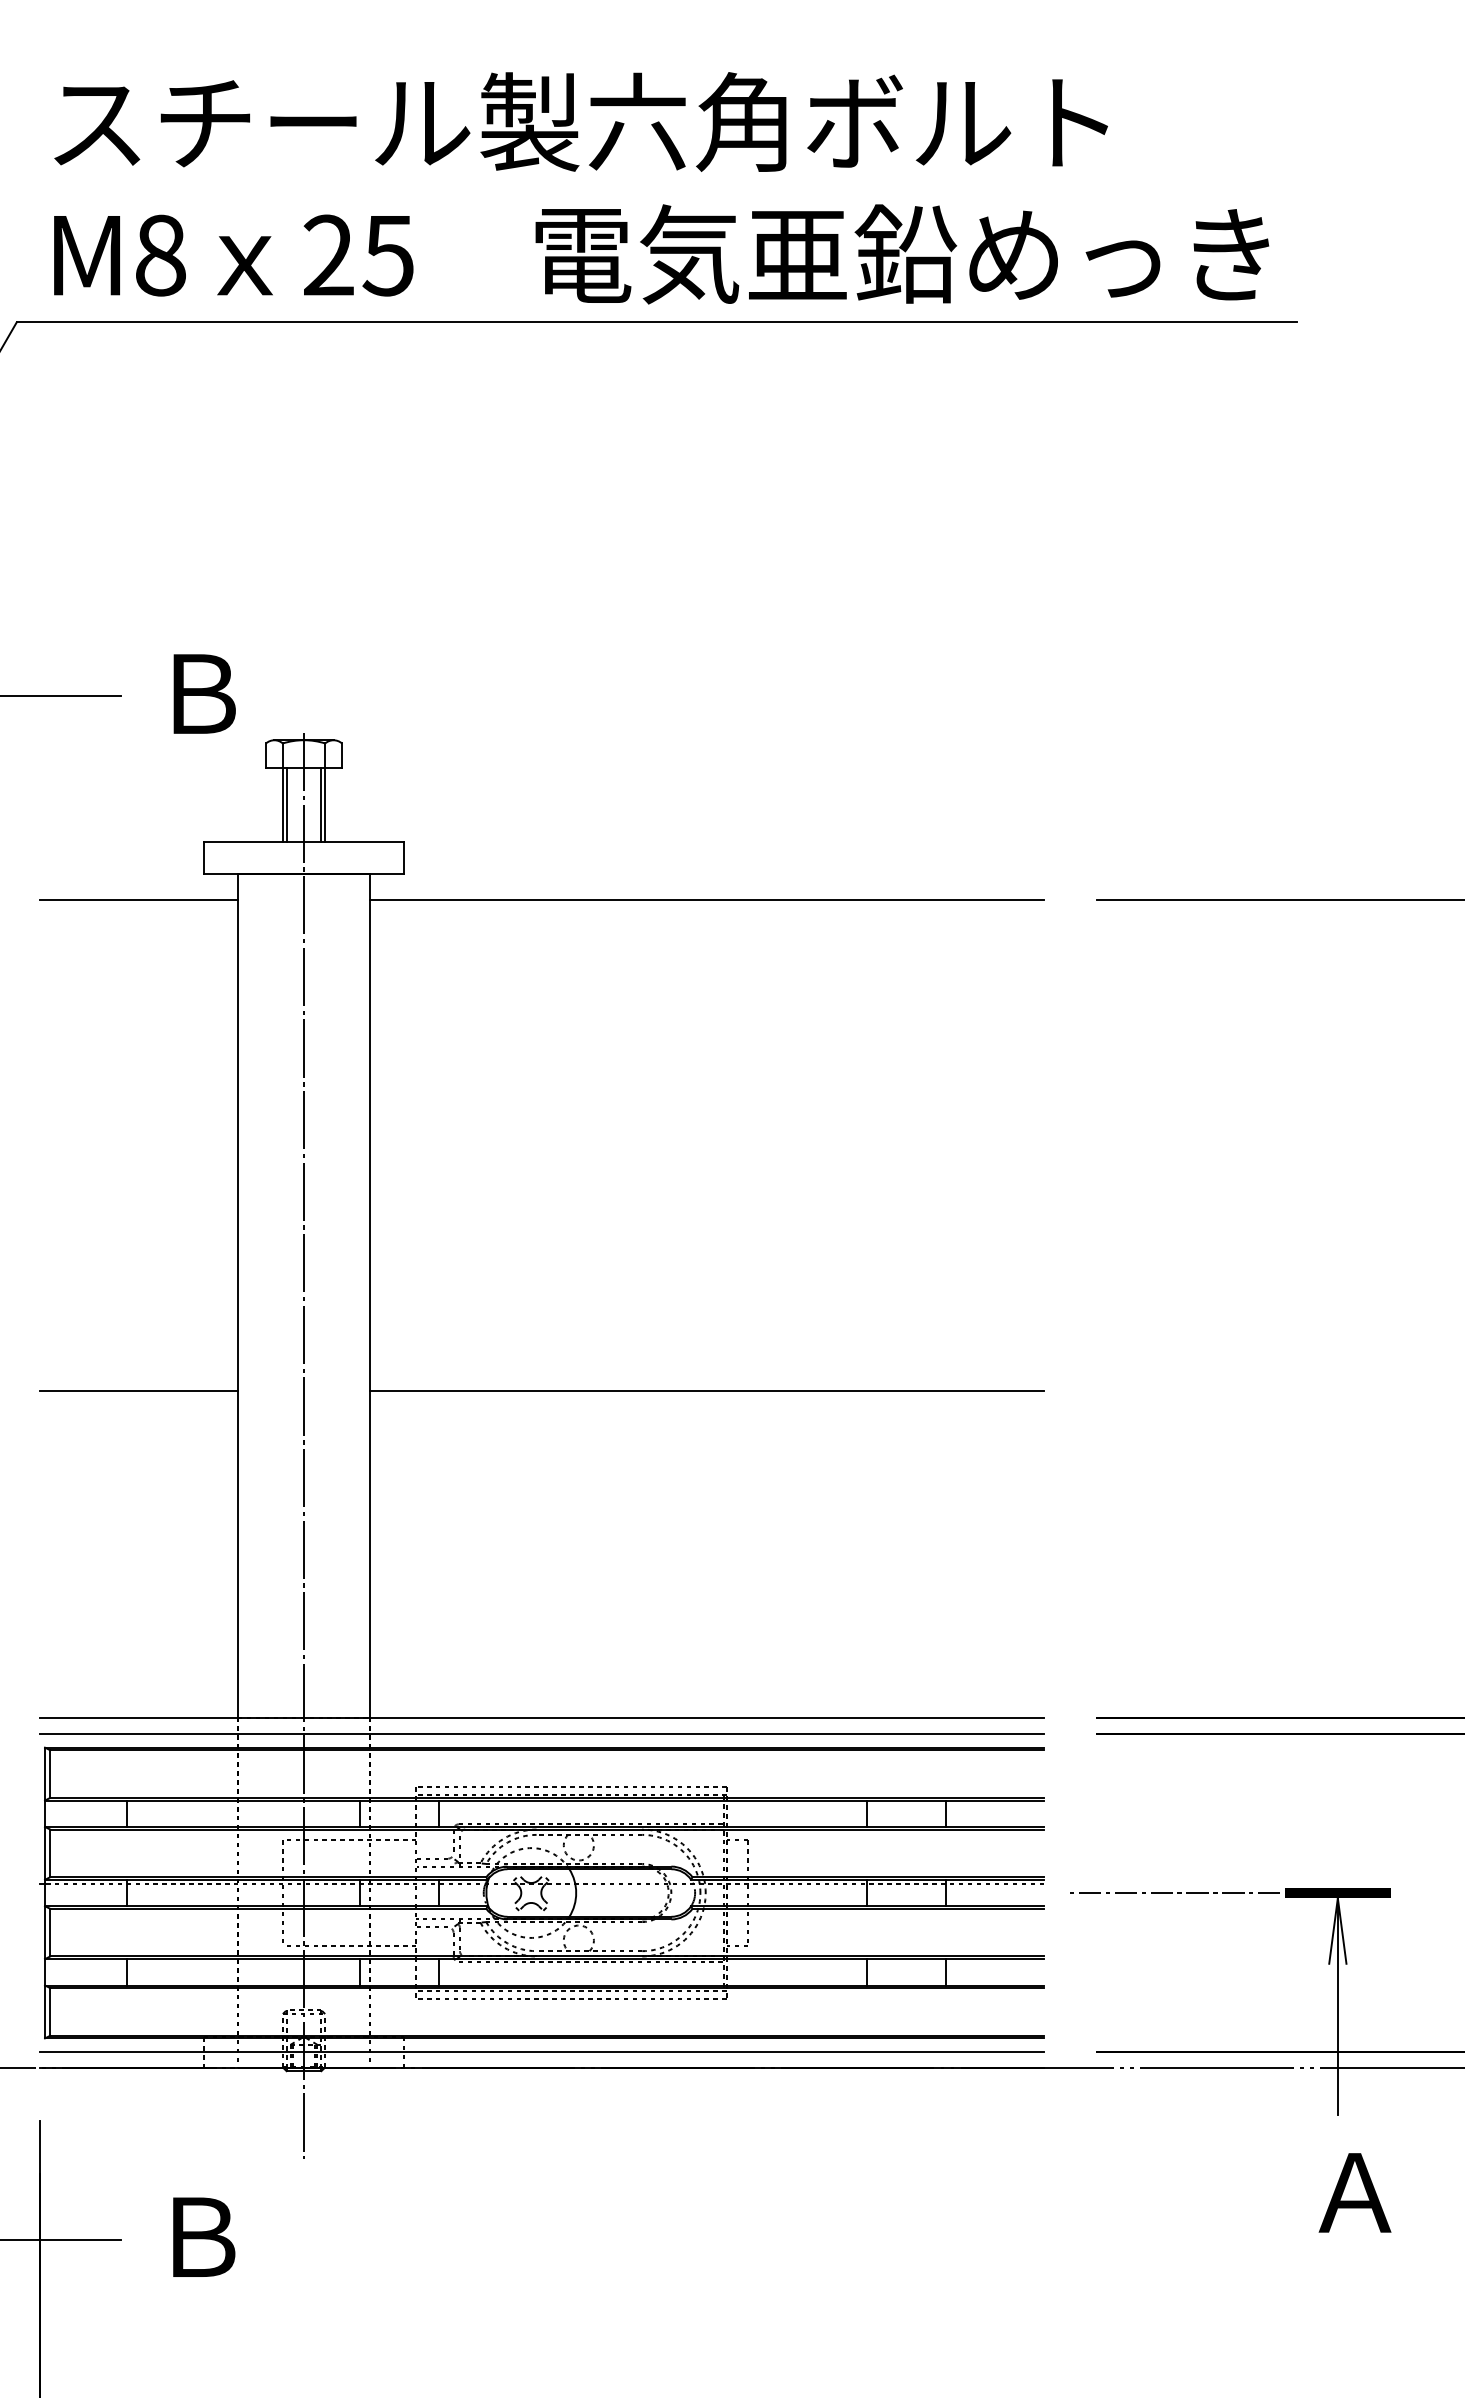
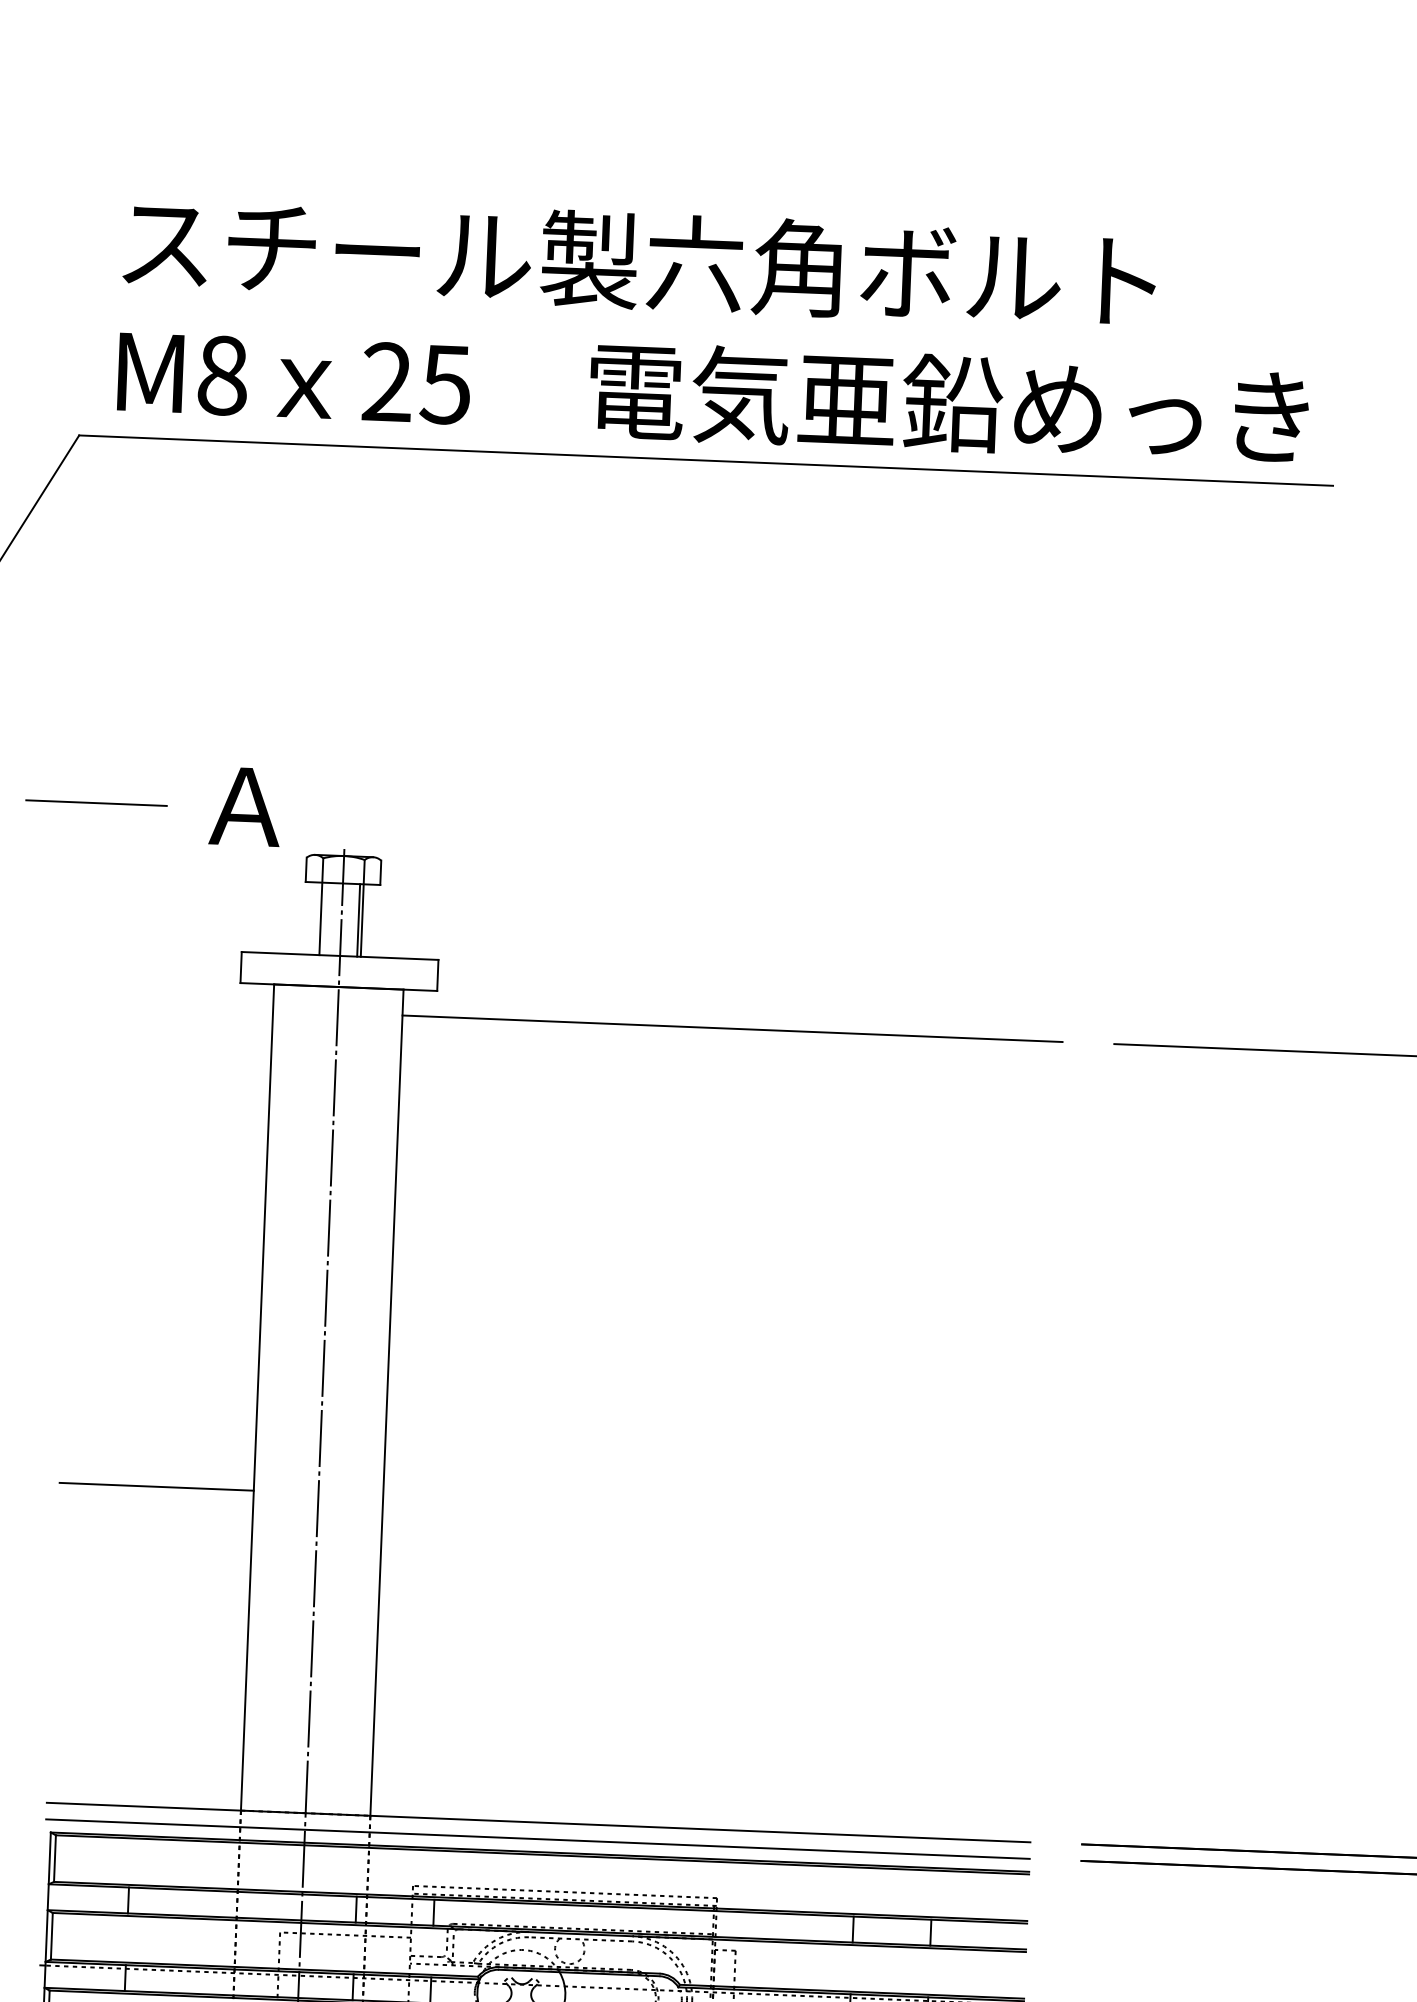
text: (201, 693) -> (245, 806), Ｂ -> Ａ
line: (286, 805) -> (324, 919), removed
line: (138, 900) -> (175, 1006), removed
line: (706, 1390) -> (712, 1508), removed

